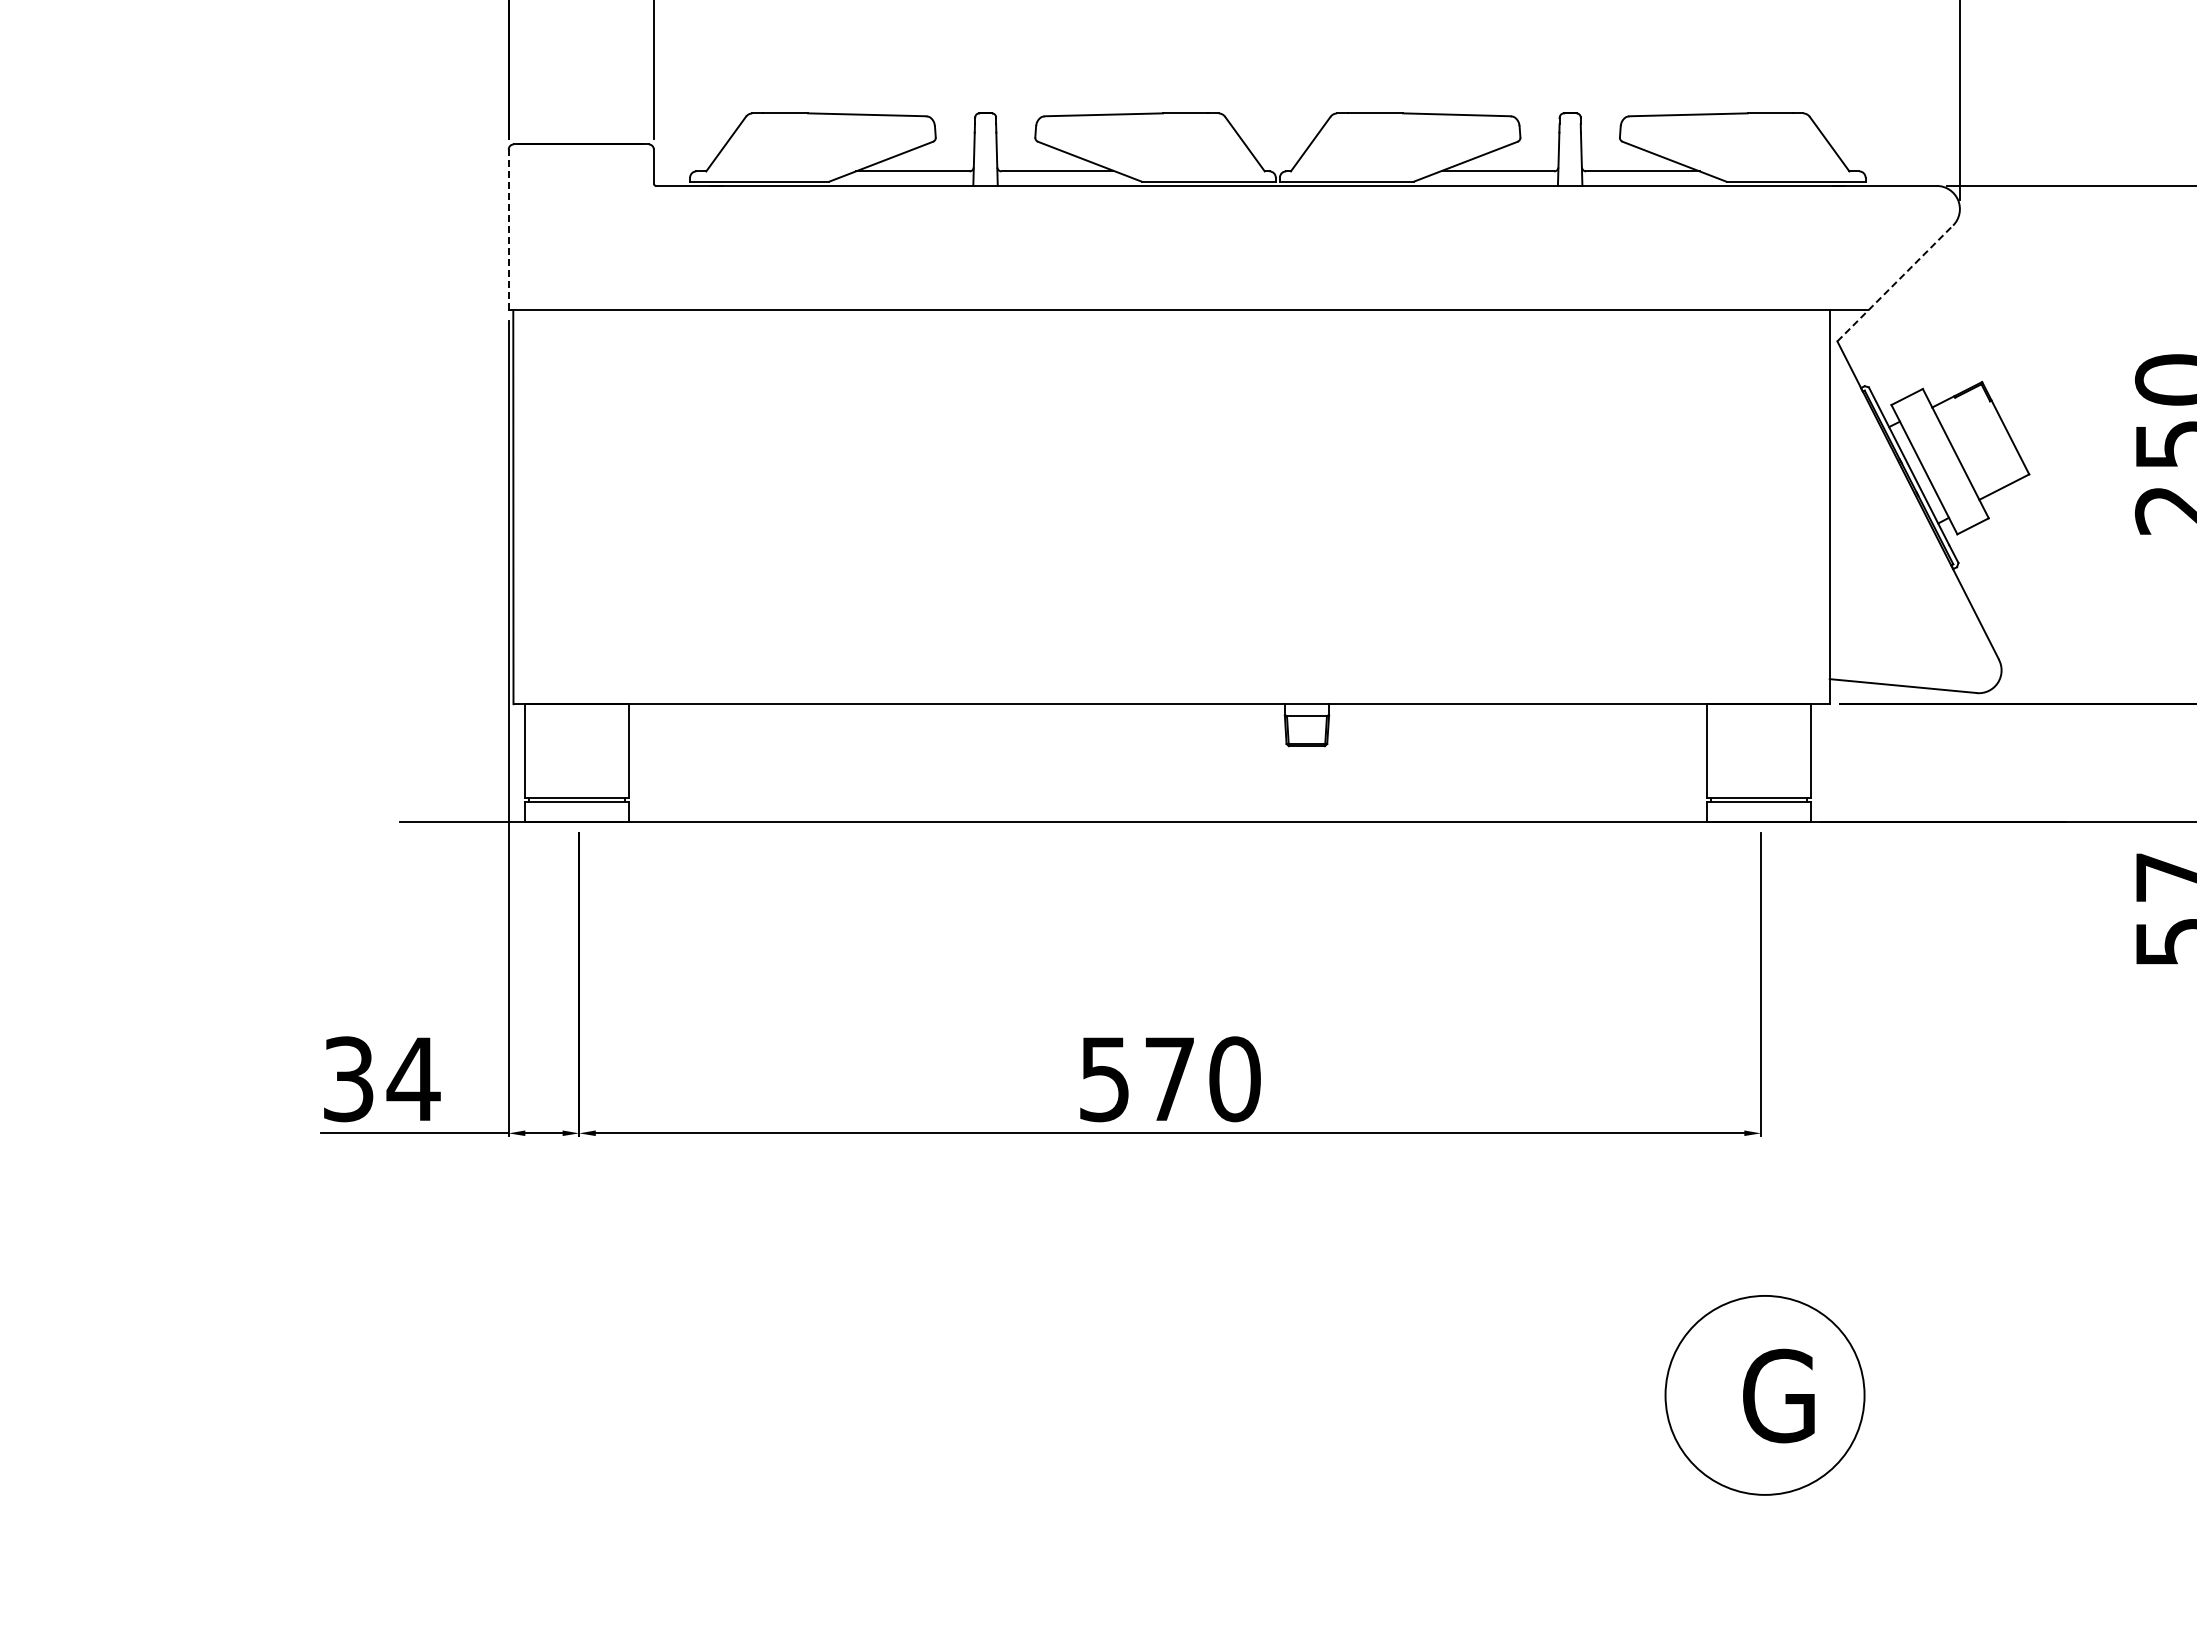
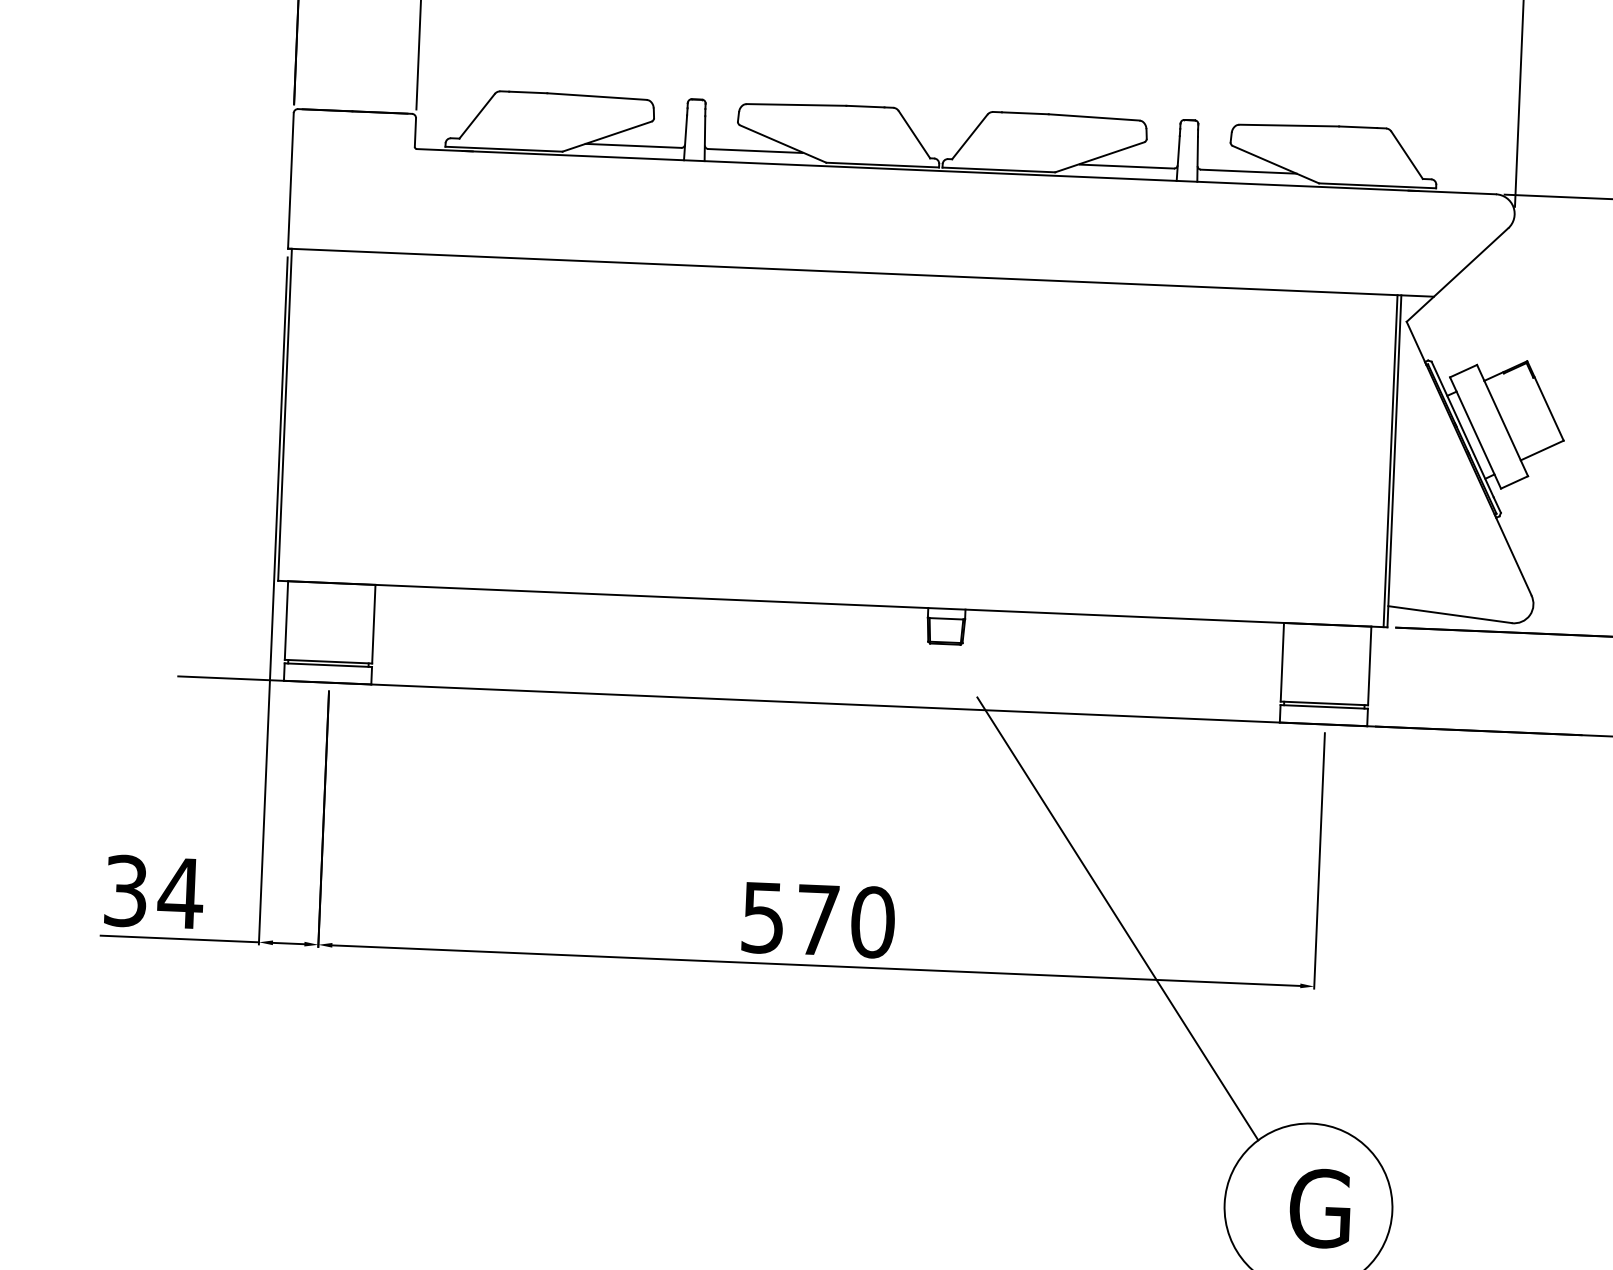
line: (508, 230) -> (290, 181), dashed -> solid
line: (1895, 283) -> (1457, 275), dashed -> solid
line: (1825, 507) -> (1390, 461), added
line: (1524, 1062) -> (1117, 918), added

